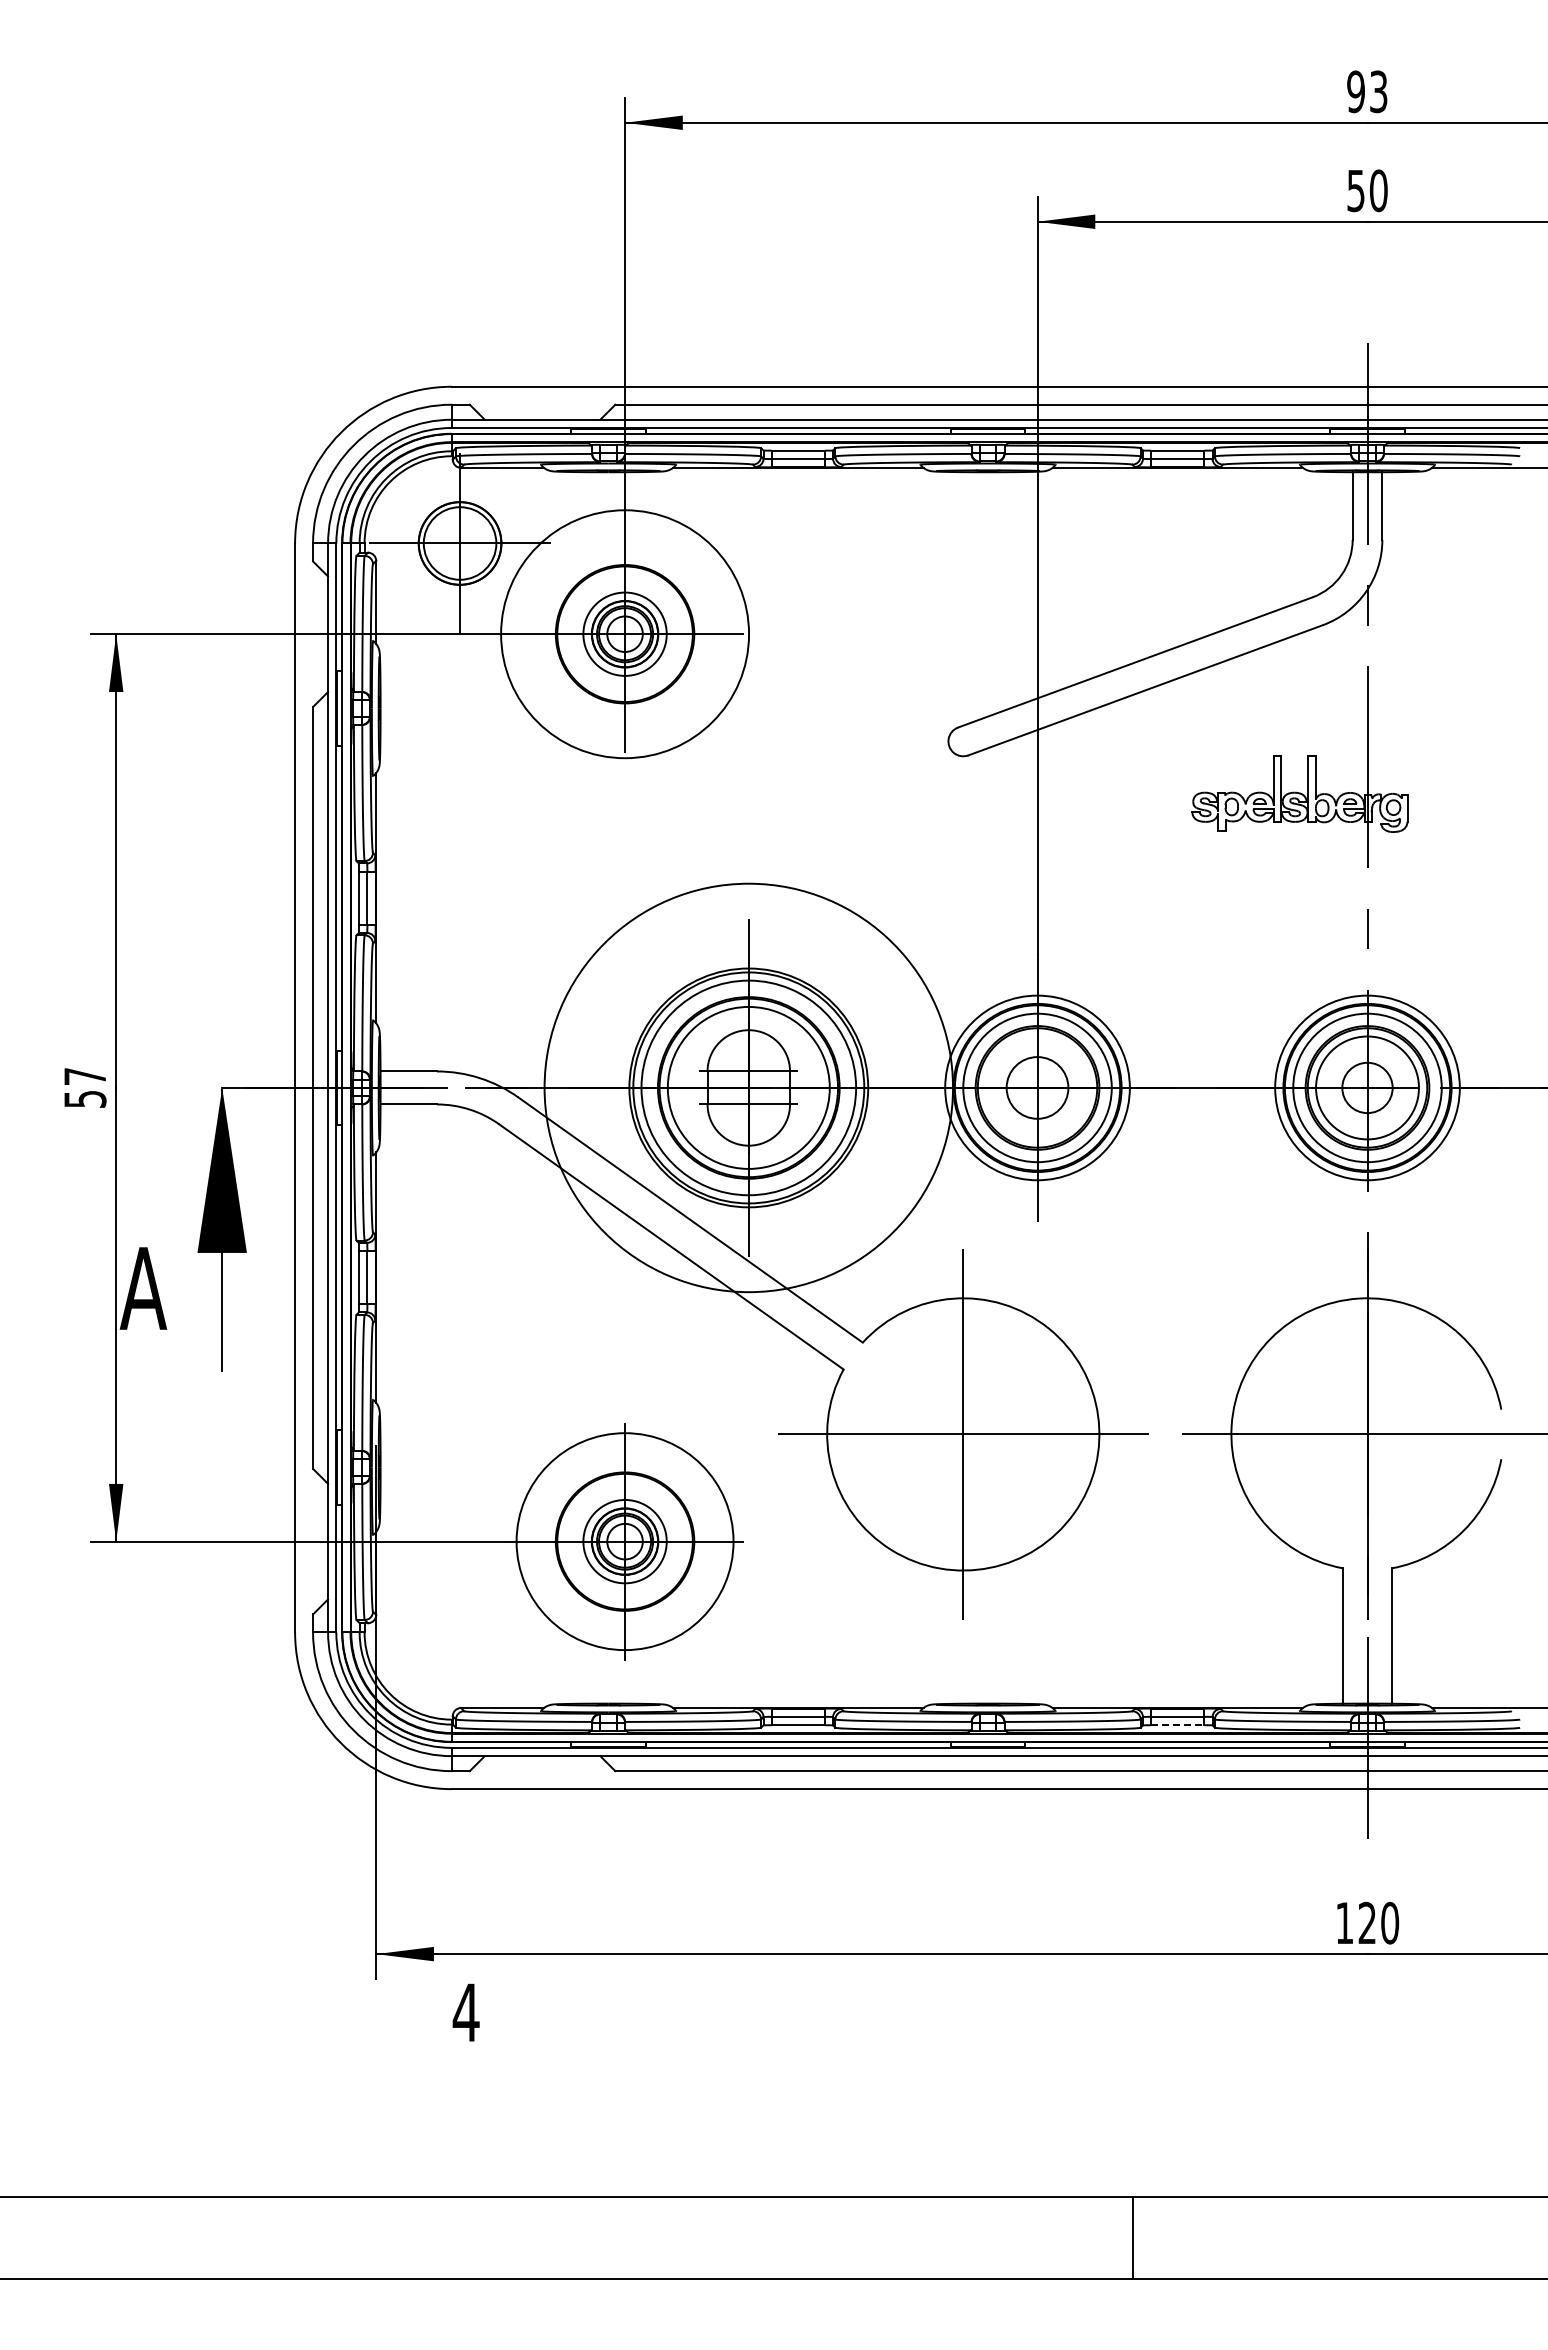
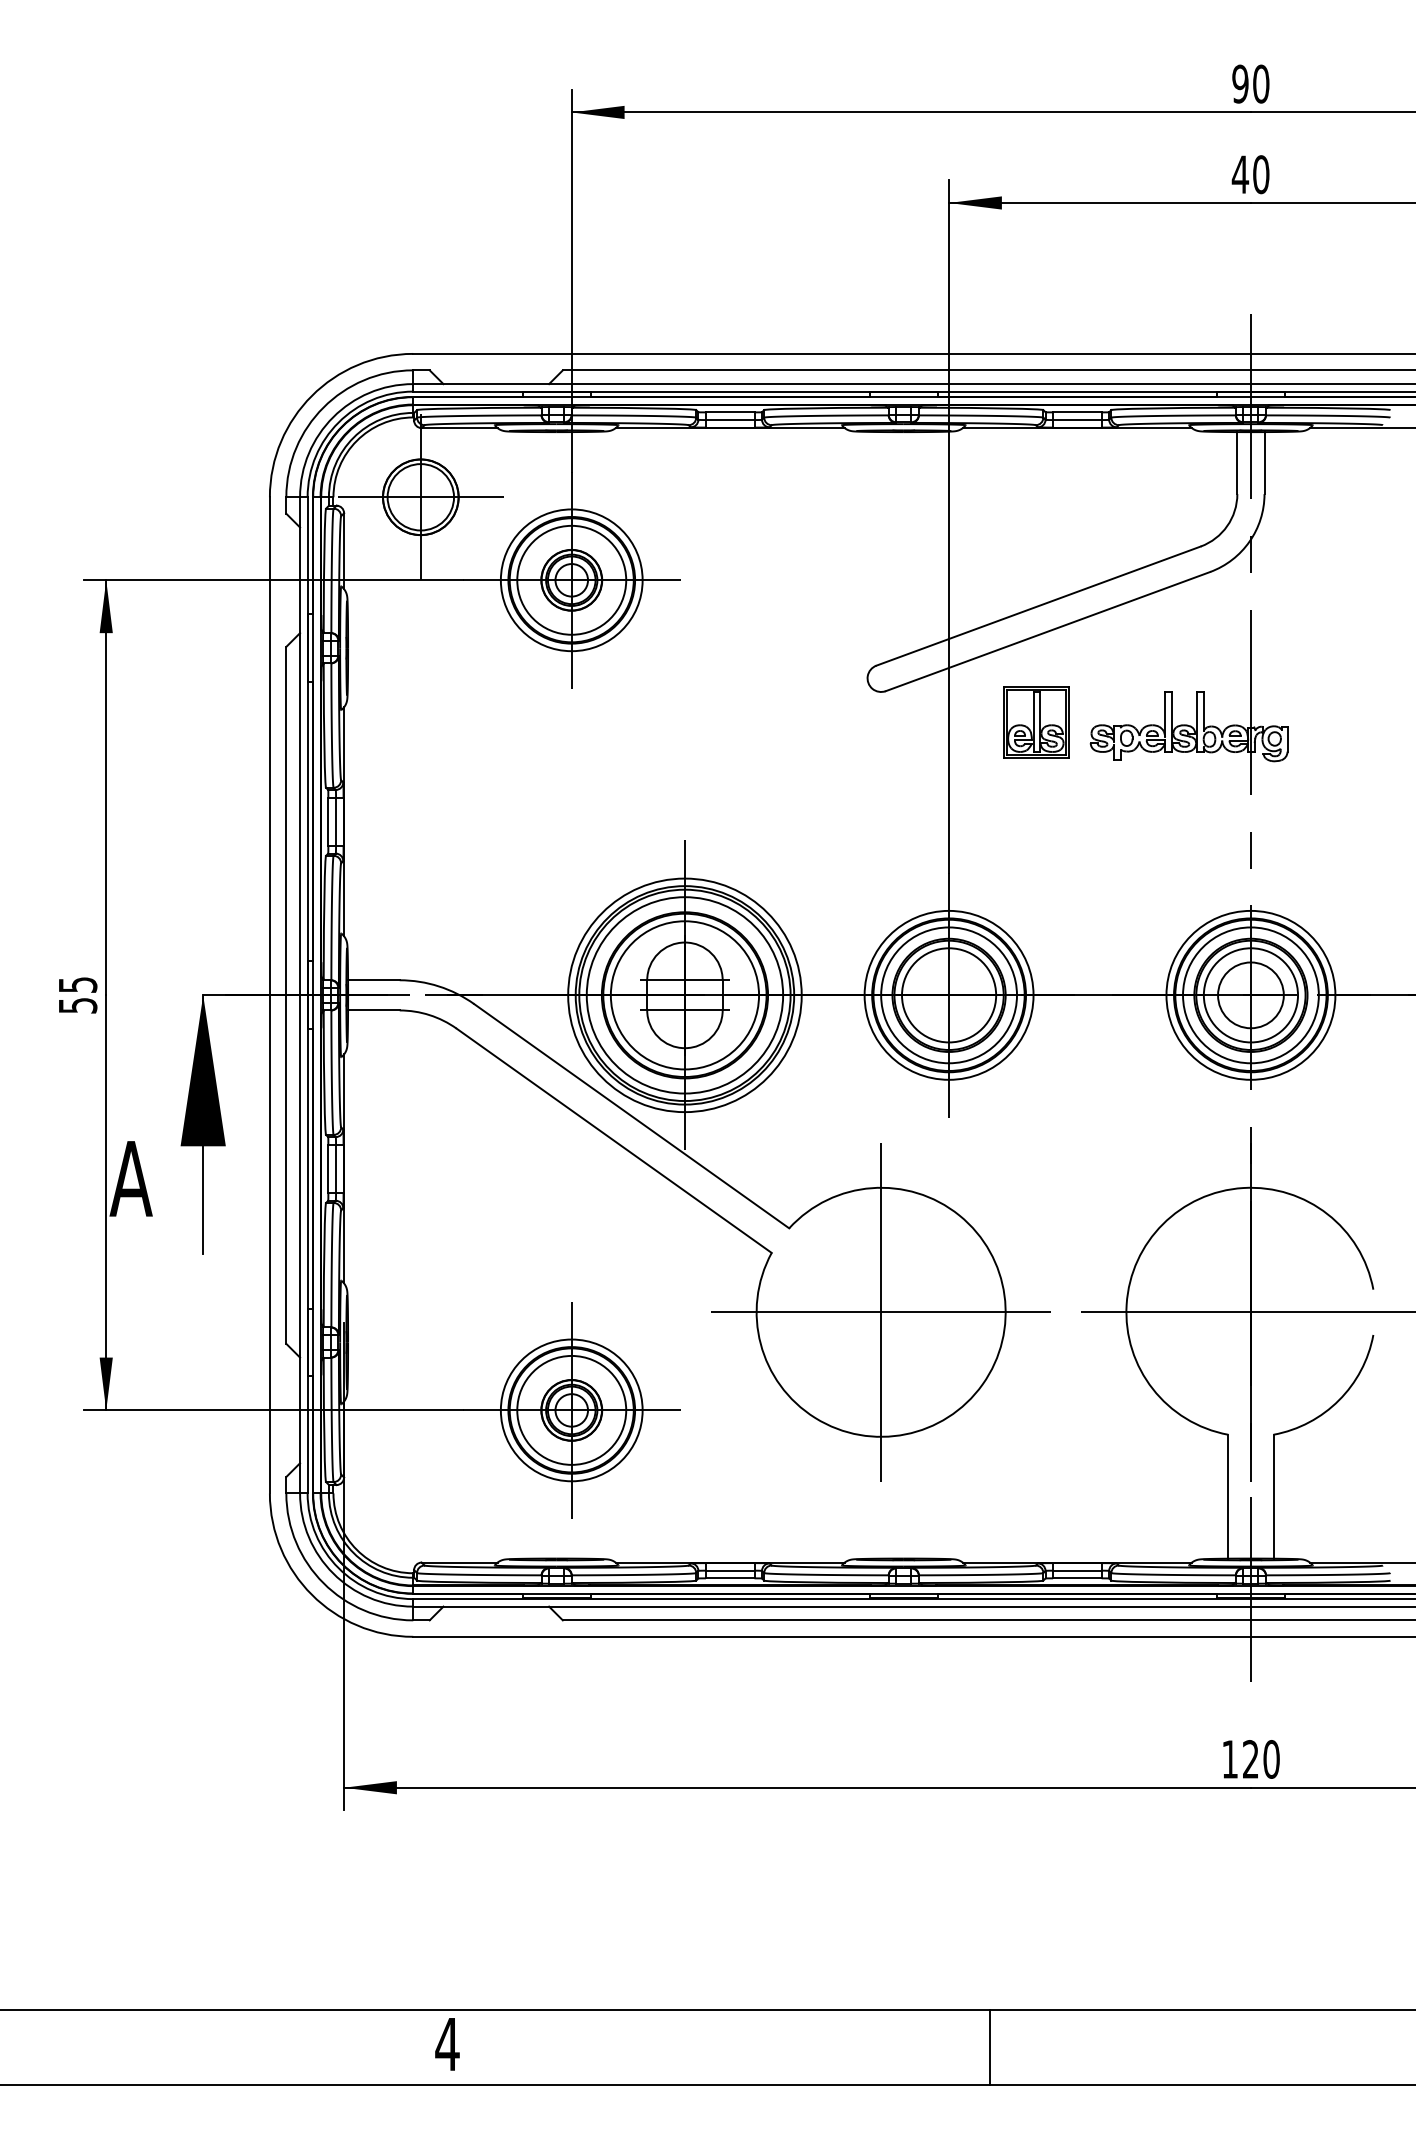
text: (1378, 91) -> (1260, 83), 93 -> 90
text: (1355, 191) -> (1239, 175), 50 -> 40
circle: (624, 633) -> (571, 579), size x0.62
circle: (624, 633) -> (571, 579), size x1.43
part: (1132, 789) -> (1035, 722), added
text: (85, 1076) -> (78, 984), 57 -> 55
circle: (748, 1087) -> (684, 994), size x0.62
circle: (1037, 1087) -> (949, 994), size x1.67
circle: (1367, 1087) -> (1250, 994), size x1.43
circle: (624, 1541) -> (571, 1410), size x0.71
circle: (624, 1541) -> (571, 1410), size x1.43
line: (1177, 1725) -> (1077, 1578), dashed -> solid
text: (465, 2012) -> (446, 2044), moved
line: (1133, 2238) -> (990, 2047), moved

